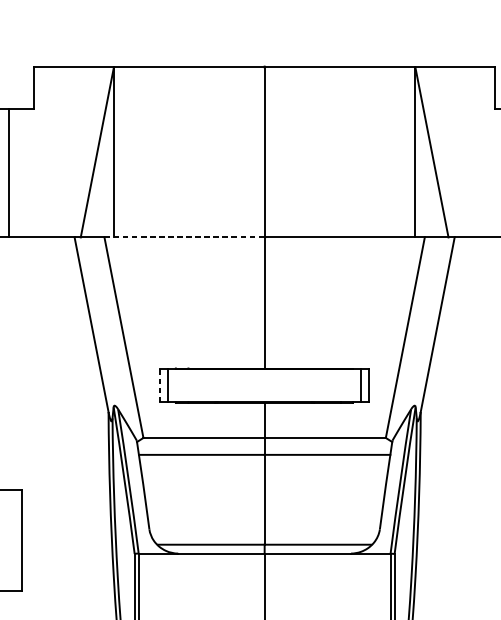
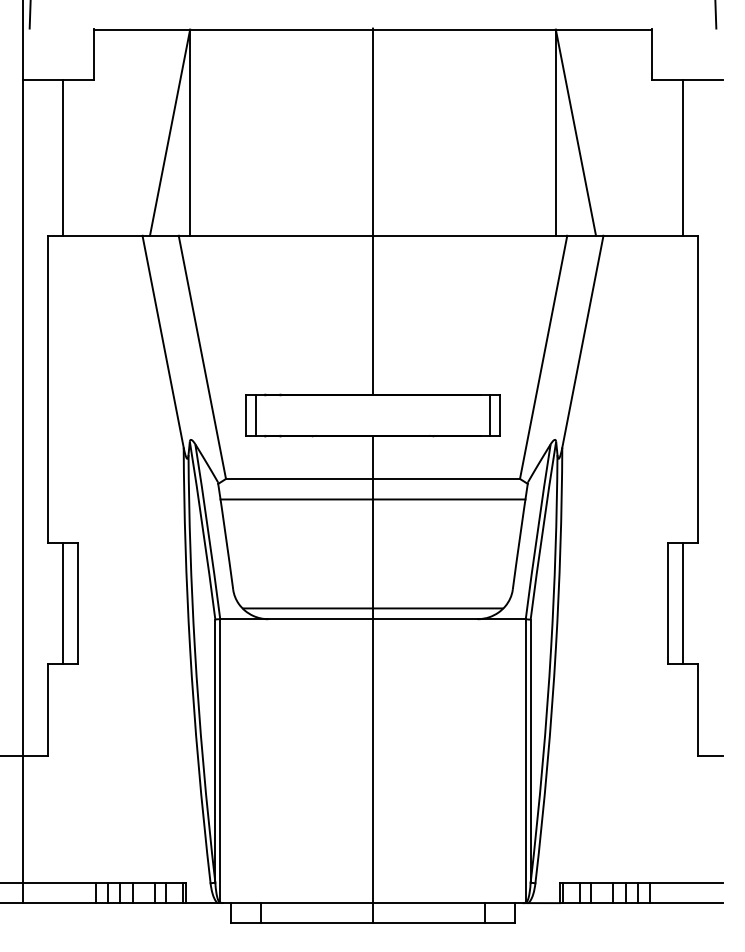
line: (185, 237) -> (276, 235), dashed -> solid
line: (160, 385) -> (246, 415), dashed -> solid
line: (9, 540) -> (63, 603), added

